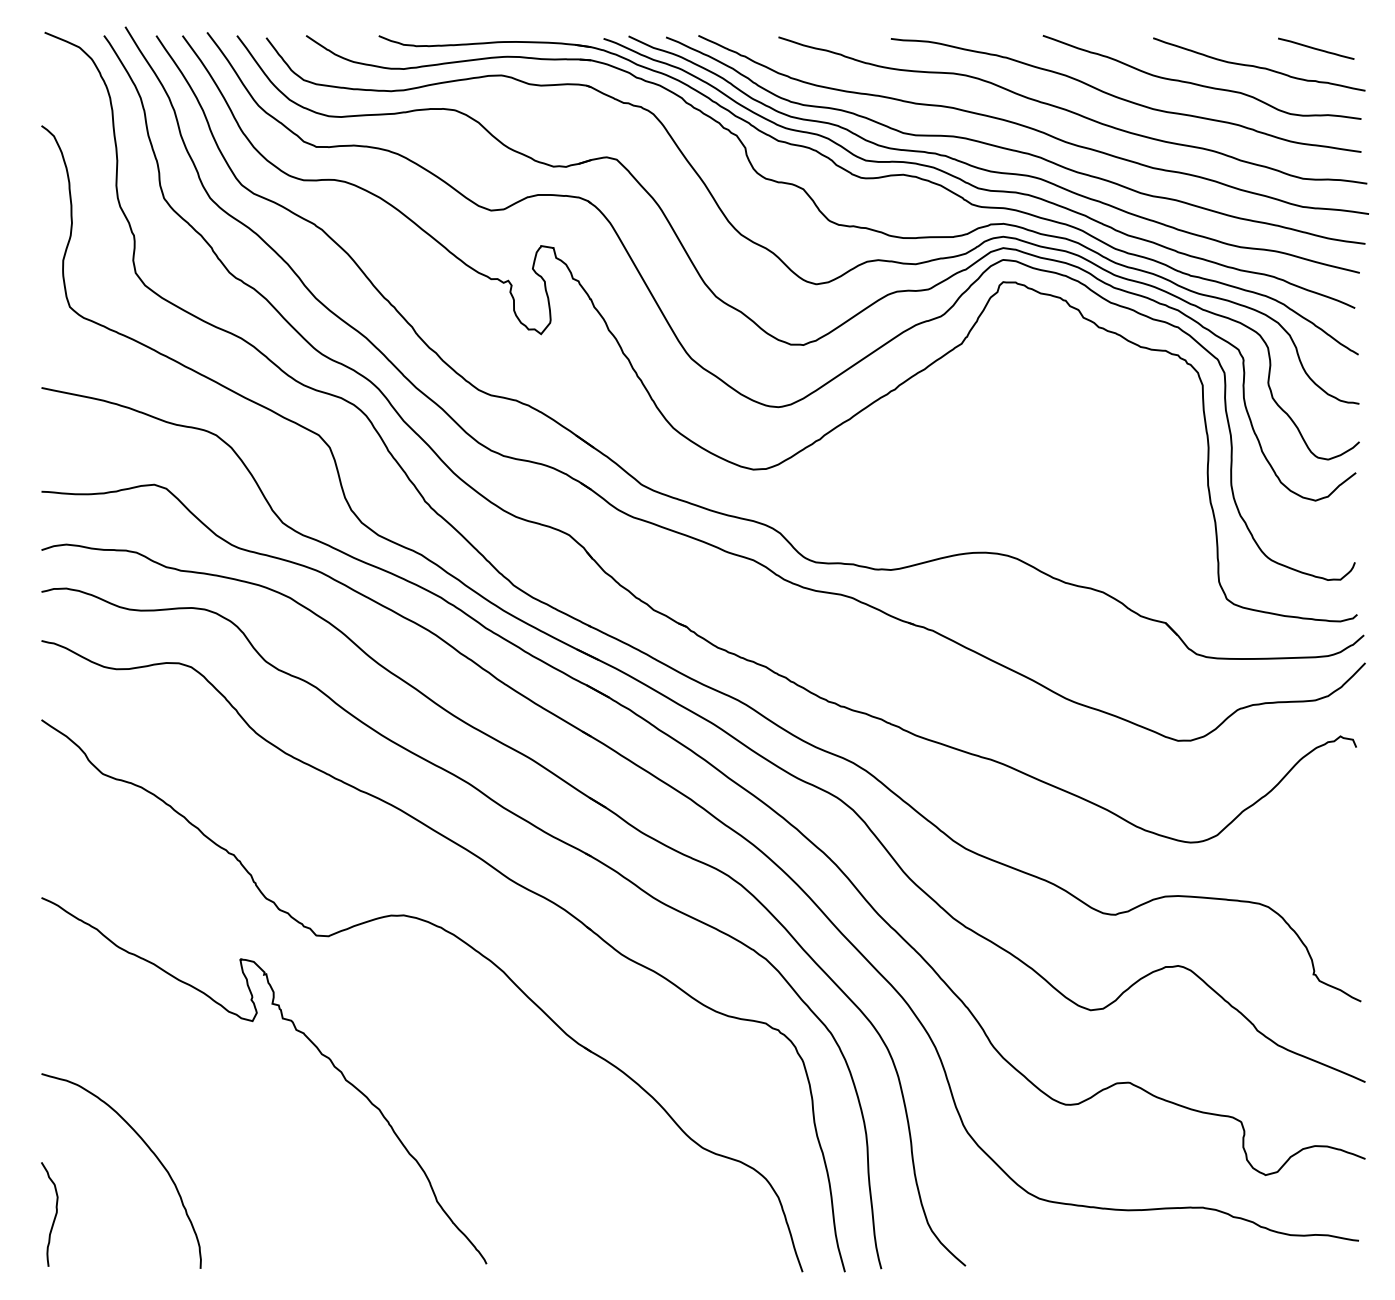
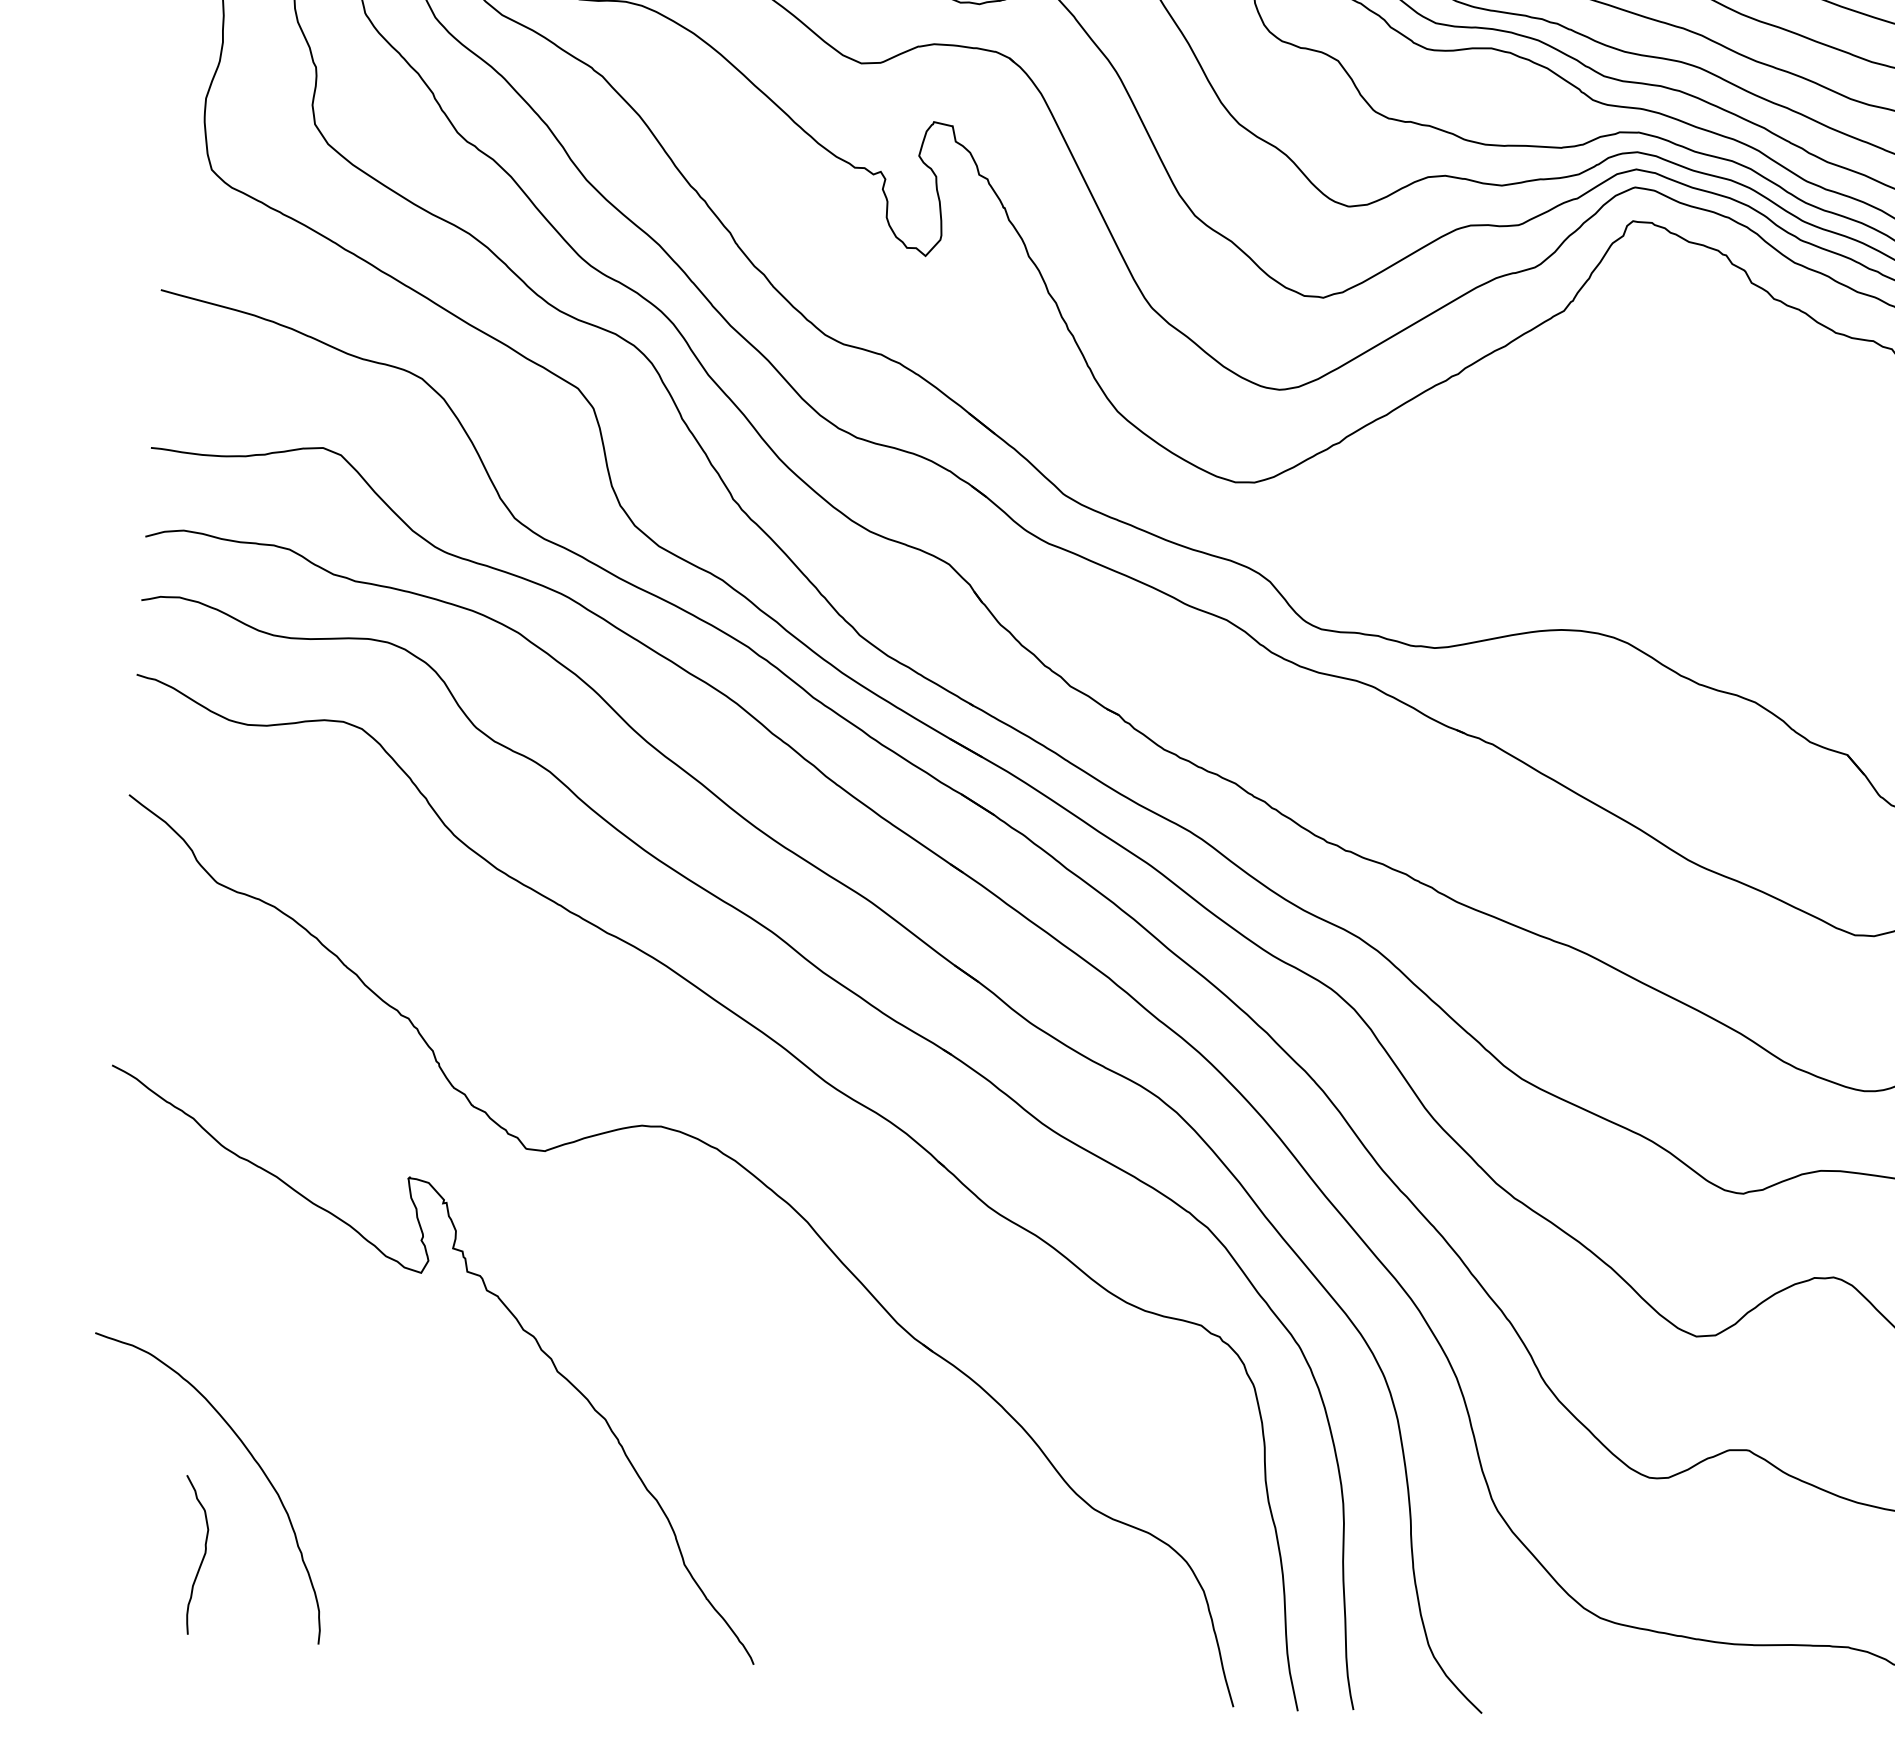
curve: (54, 1216) -> (201, 1558), moved

